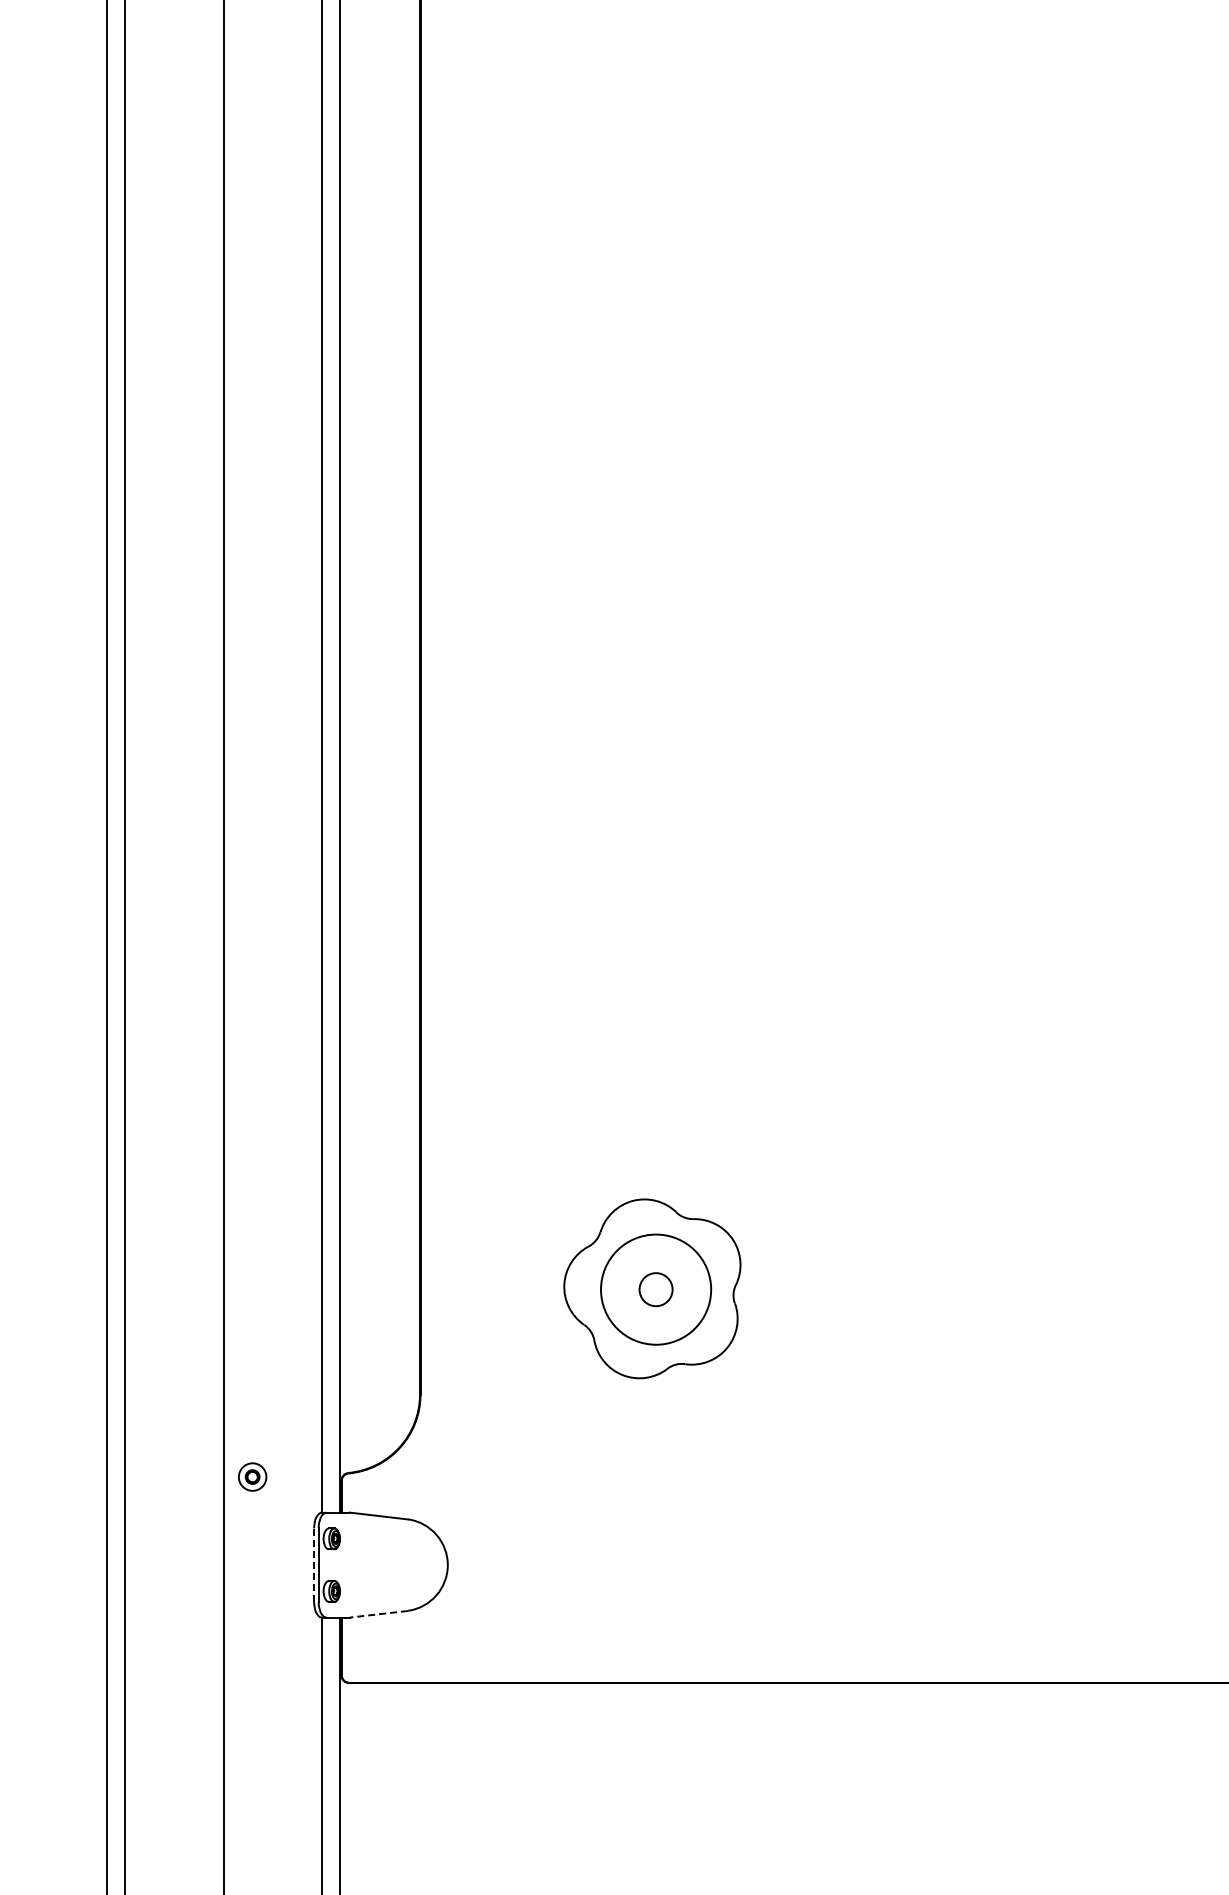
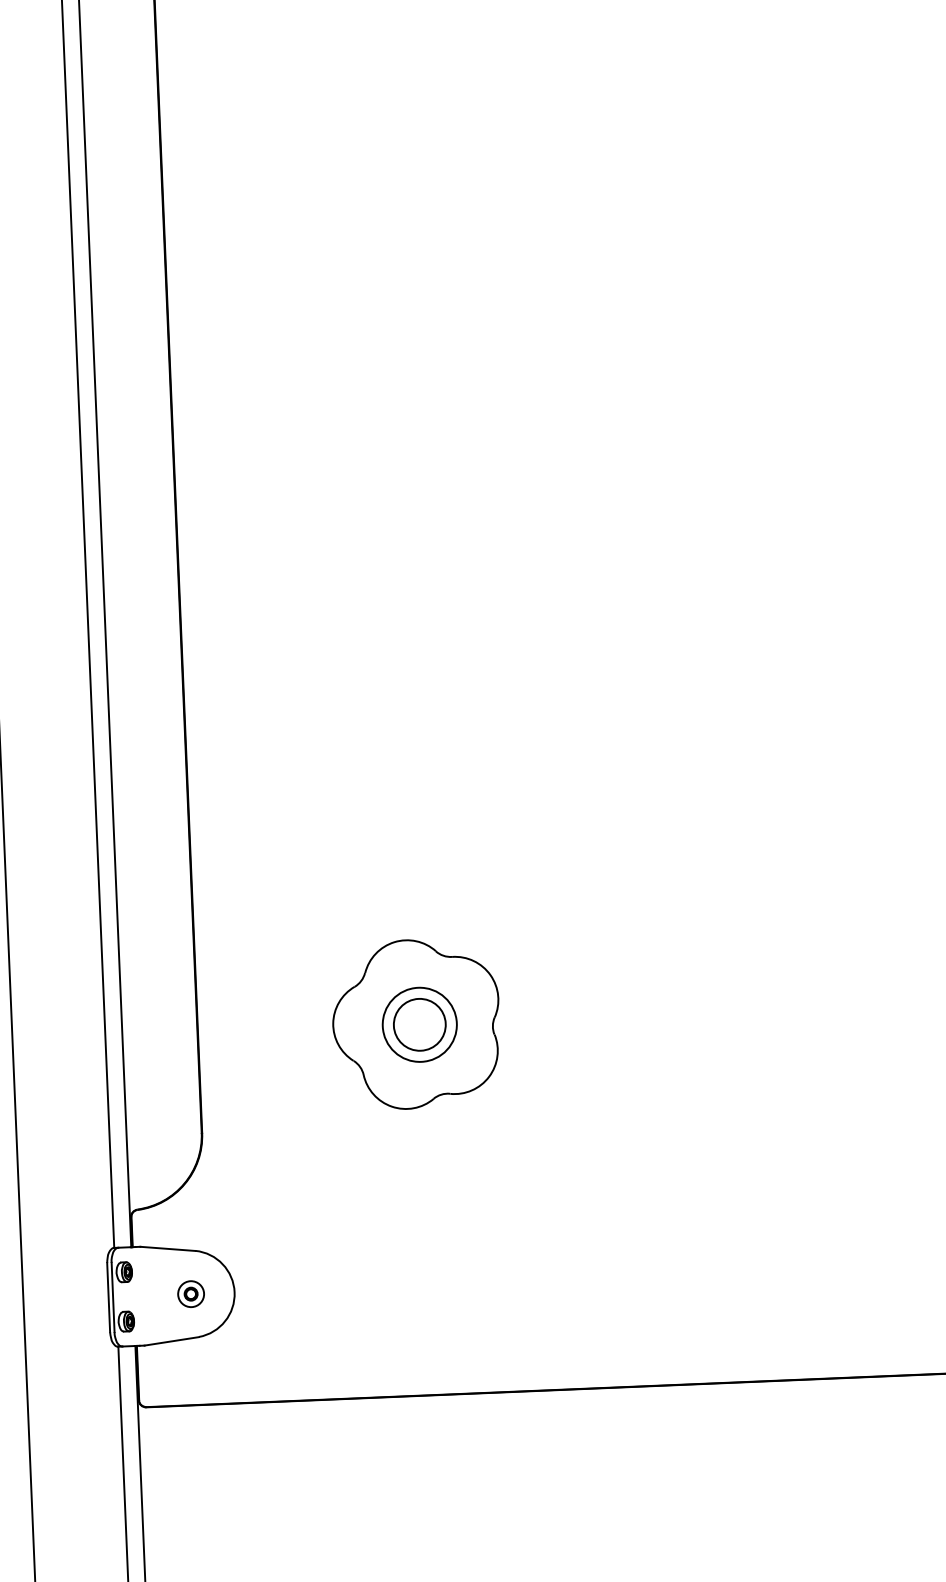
circle: (655, 1289) -> (419, 1024), size x0.71
circle: (655, 1289) -> (419, 1024), size x1.67
part: (252, 1476) -> (190, 1293), moved
line: (314, 1565) -> (109, 1297), dashed -> solid
line: (378, 1614) -> (171, 1341), dashed -> solid

